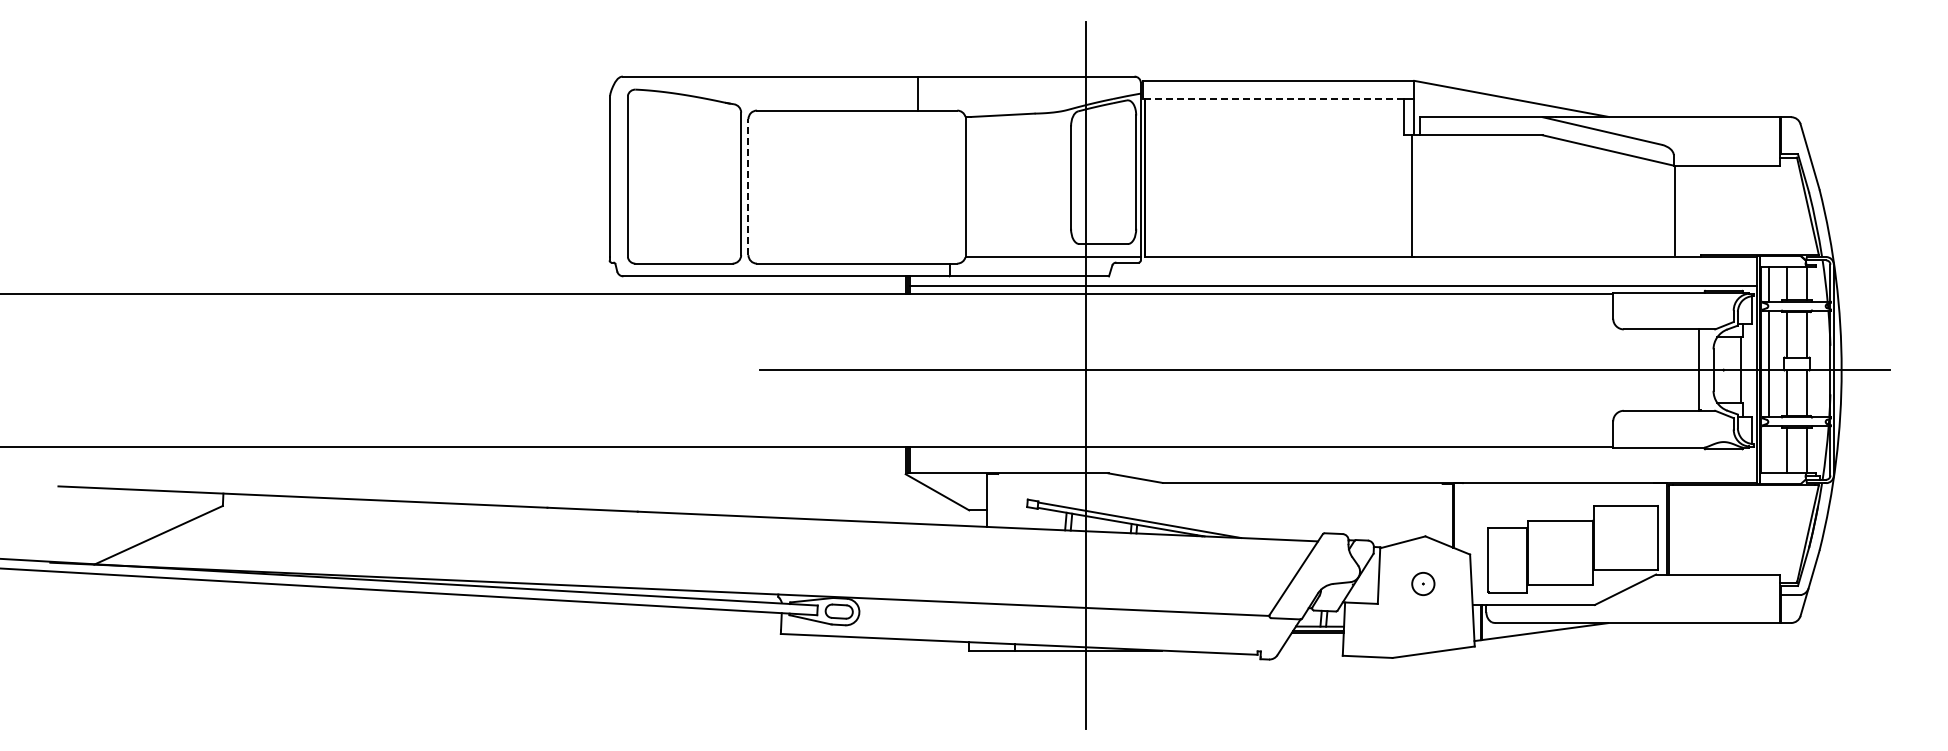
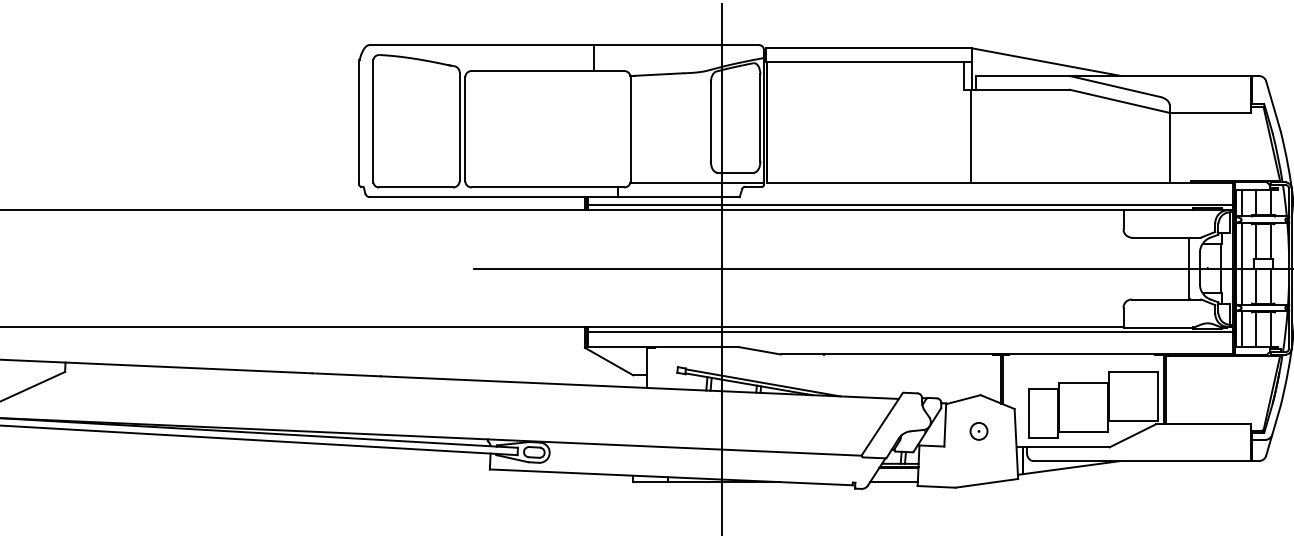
line: (1272, 98) -> (864, 61), dashed -> solid
line: (748, 186) -> (465, 128), dashed -> solid
line: (1769, 449) -> (1242, 328), added
line: (1333, 454) -> (910, 332), added
line: (1311, 650) -> (893, 482), added

